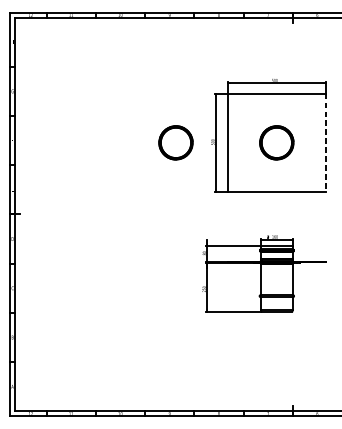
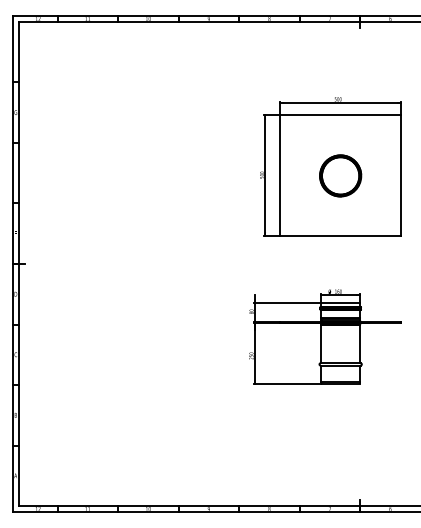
part: (175, 142) -> (216, 175), removed
line: (326, 142) -> (401, 175), dashed -> solid

